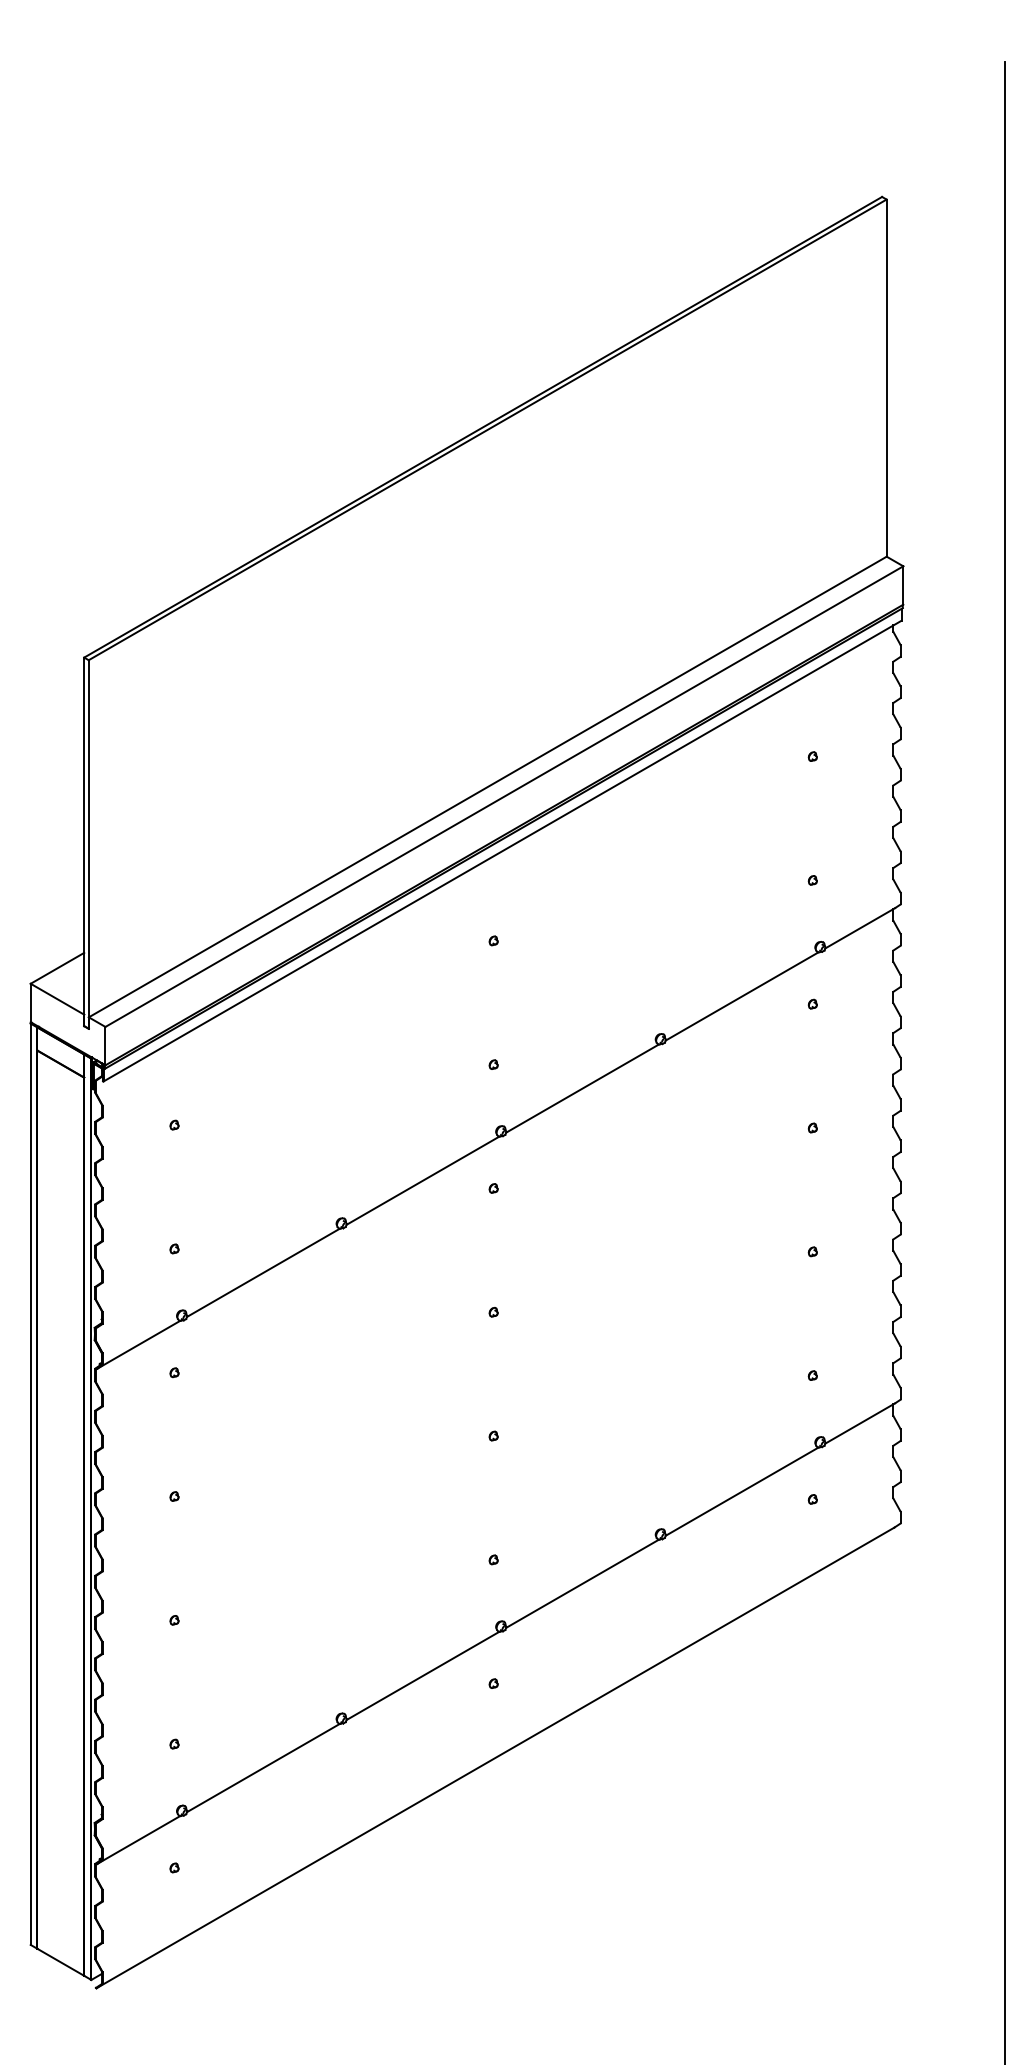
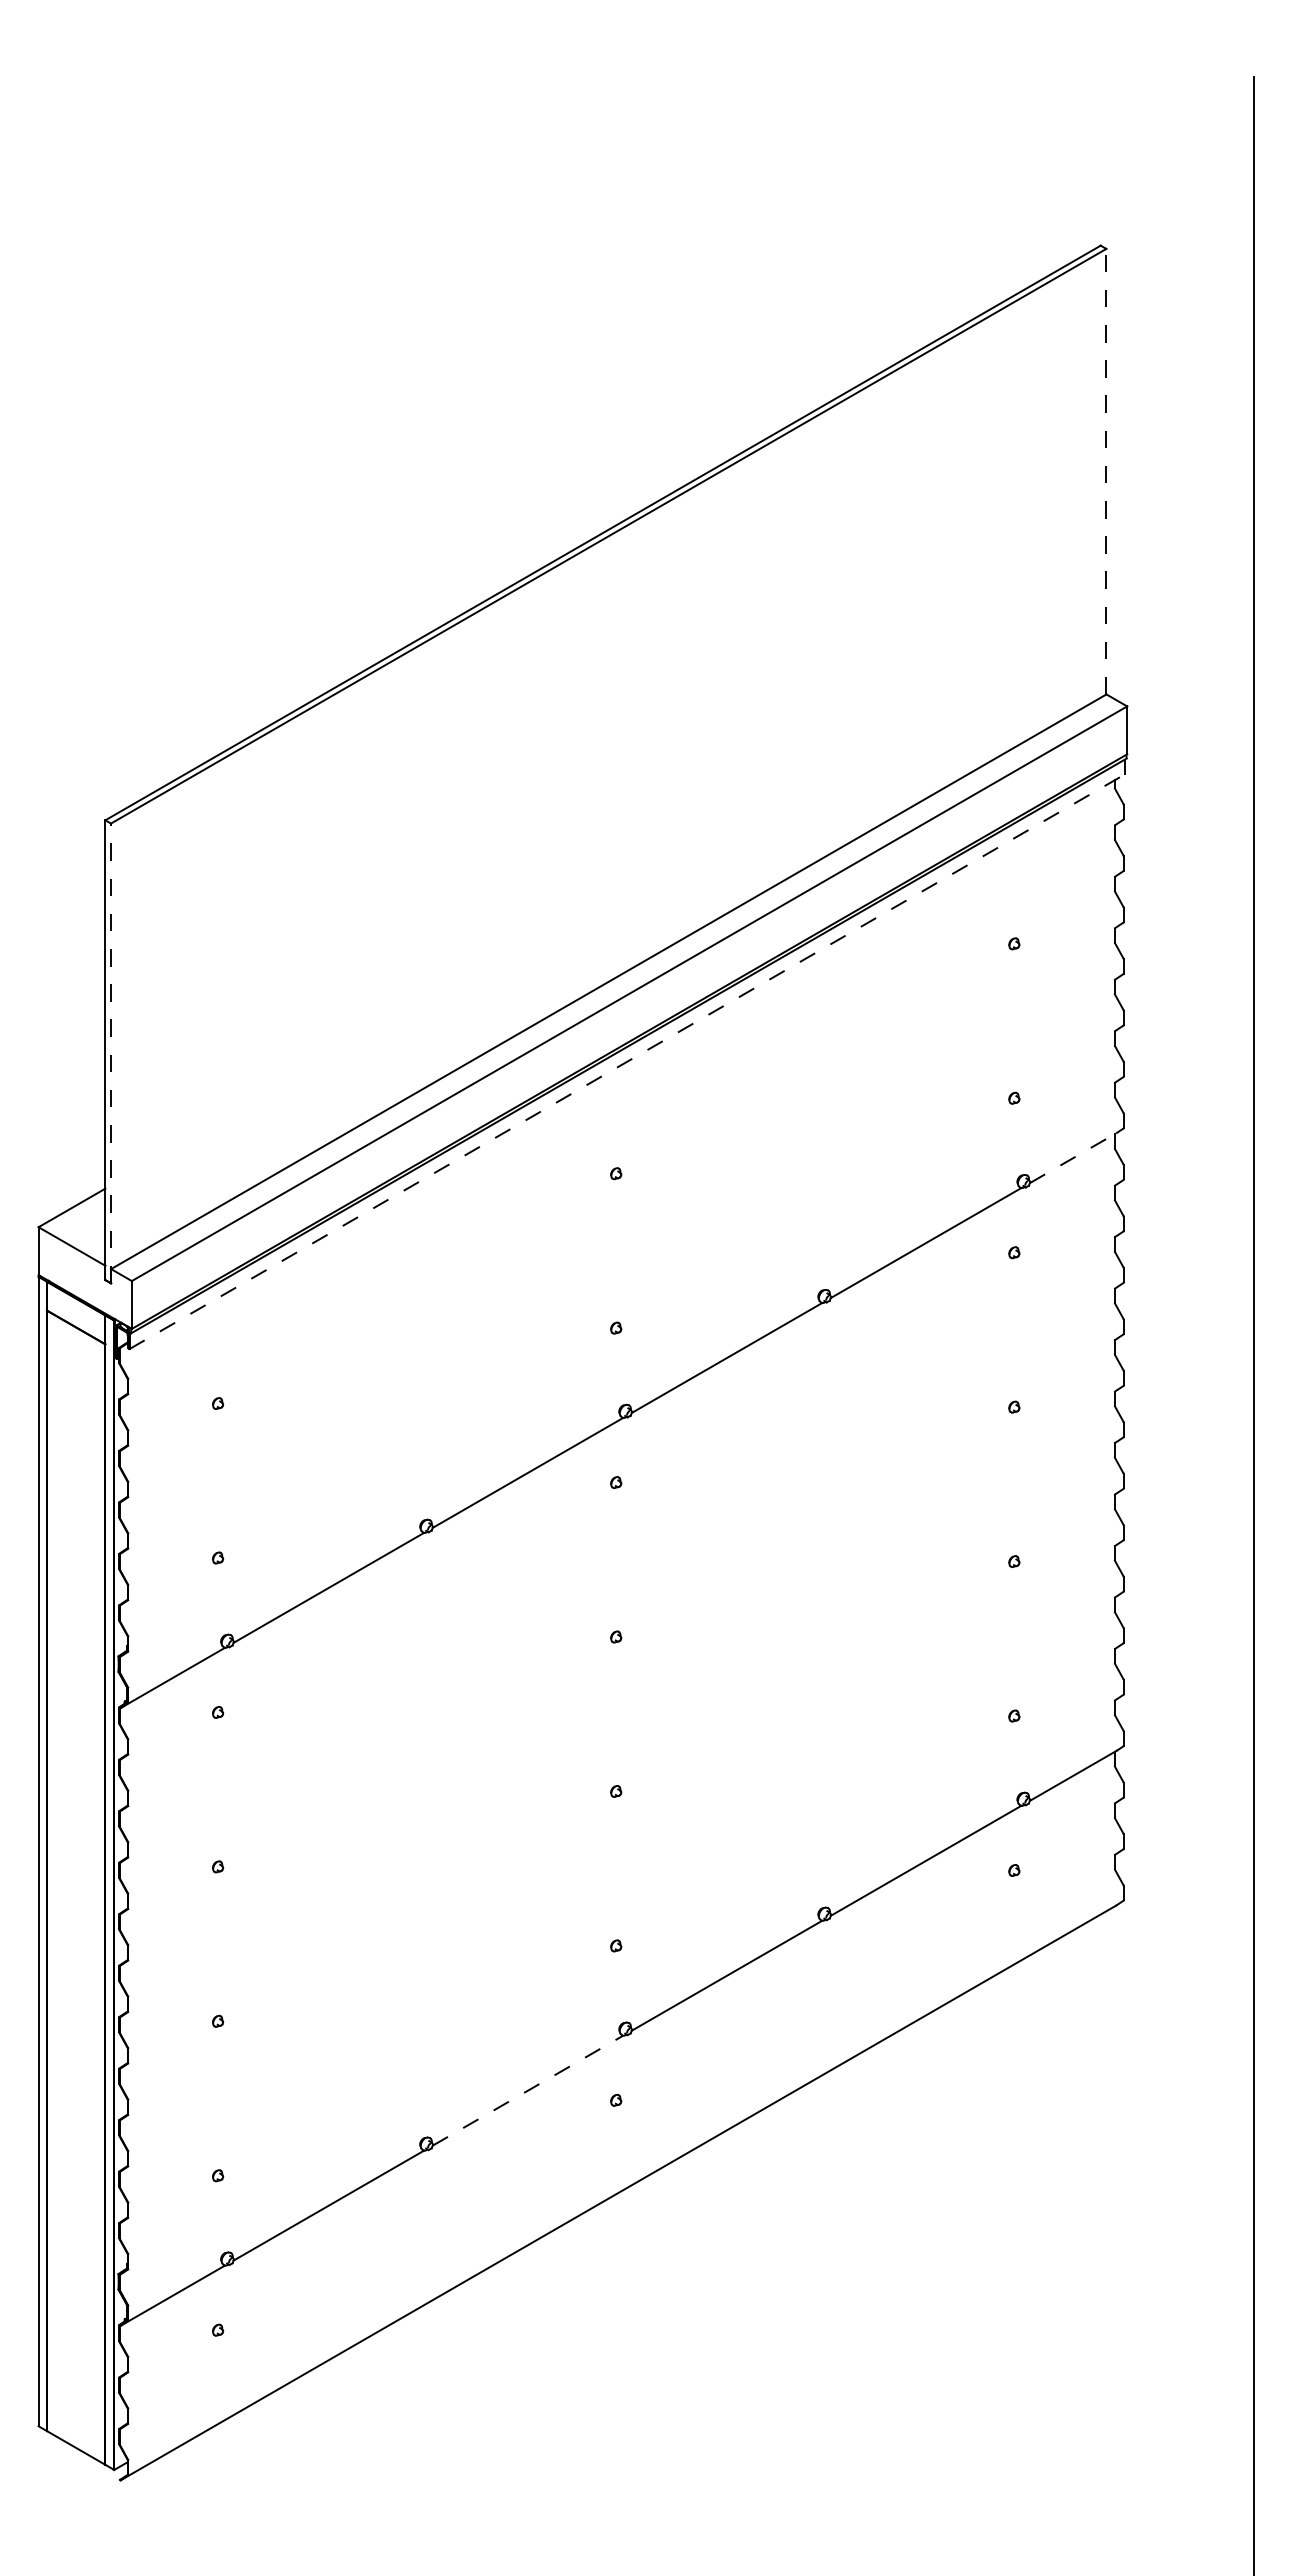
line: (886, 377) -> (1106, 471), solid -> dashed
line: (89, 844) -> (111, 1053), solid -> dashed
line: (502, 850) -> (627, 1061), solid -> dashed
line: (860, 927) -> (1073, 1157), solid -> dashed
line: (422, 1675) -> (527, 2090), solid -> dashed

